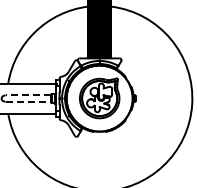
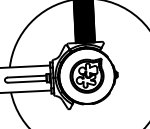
line: (28, 95) -> (27, 76), dashed -> solid
line: (28, 101) -> (27, 81), dashed -> solid

